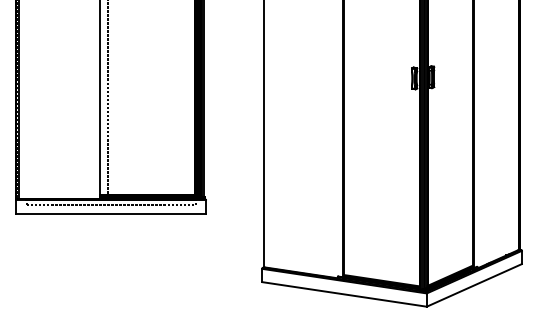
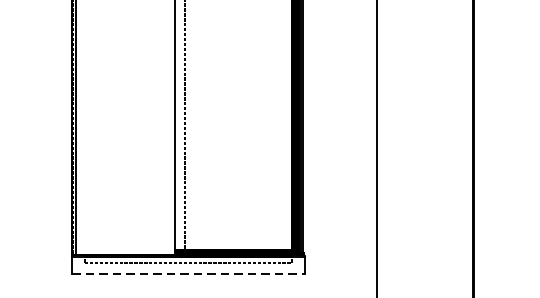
line: (111, 214) -> (189, 274), solid -> dashed

